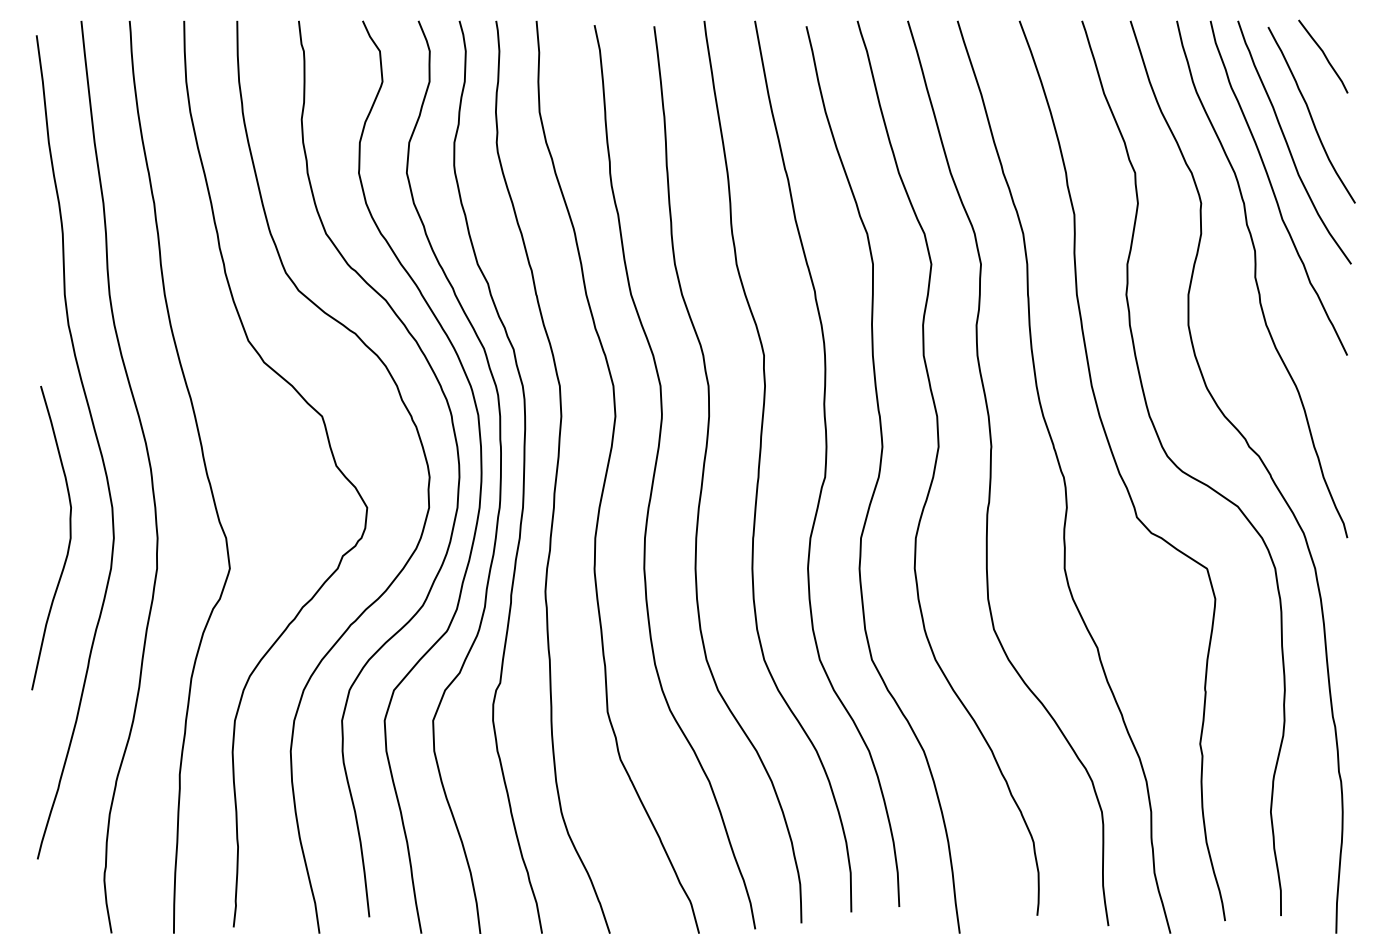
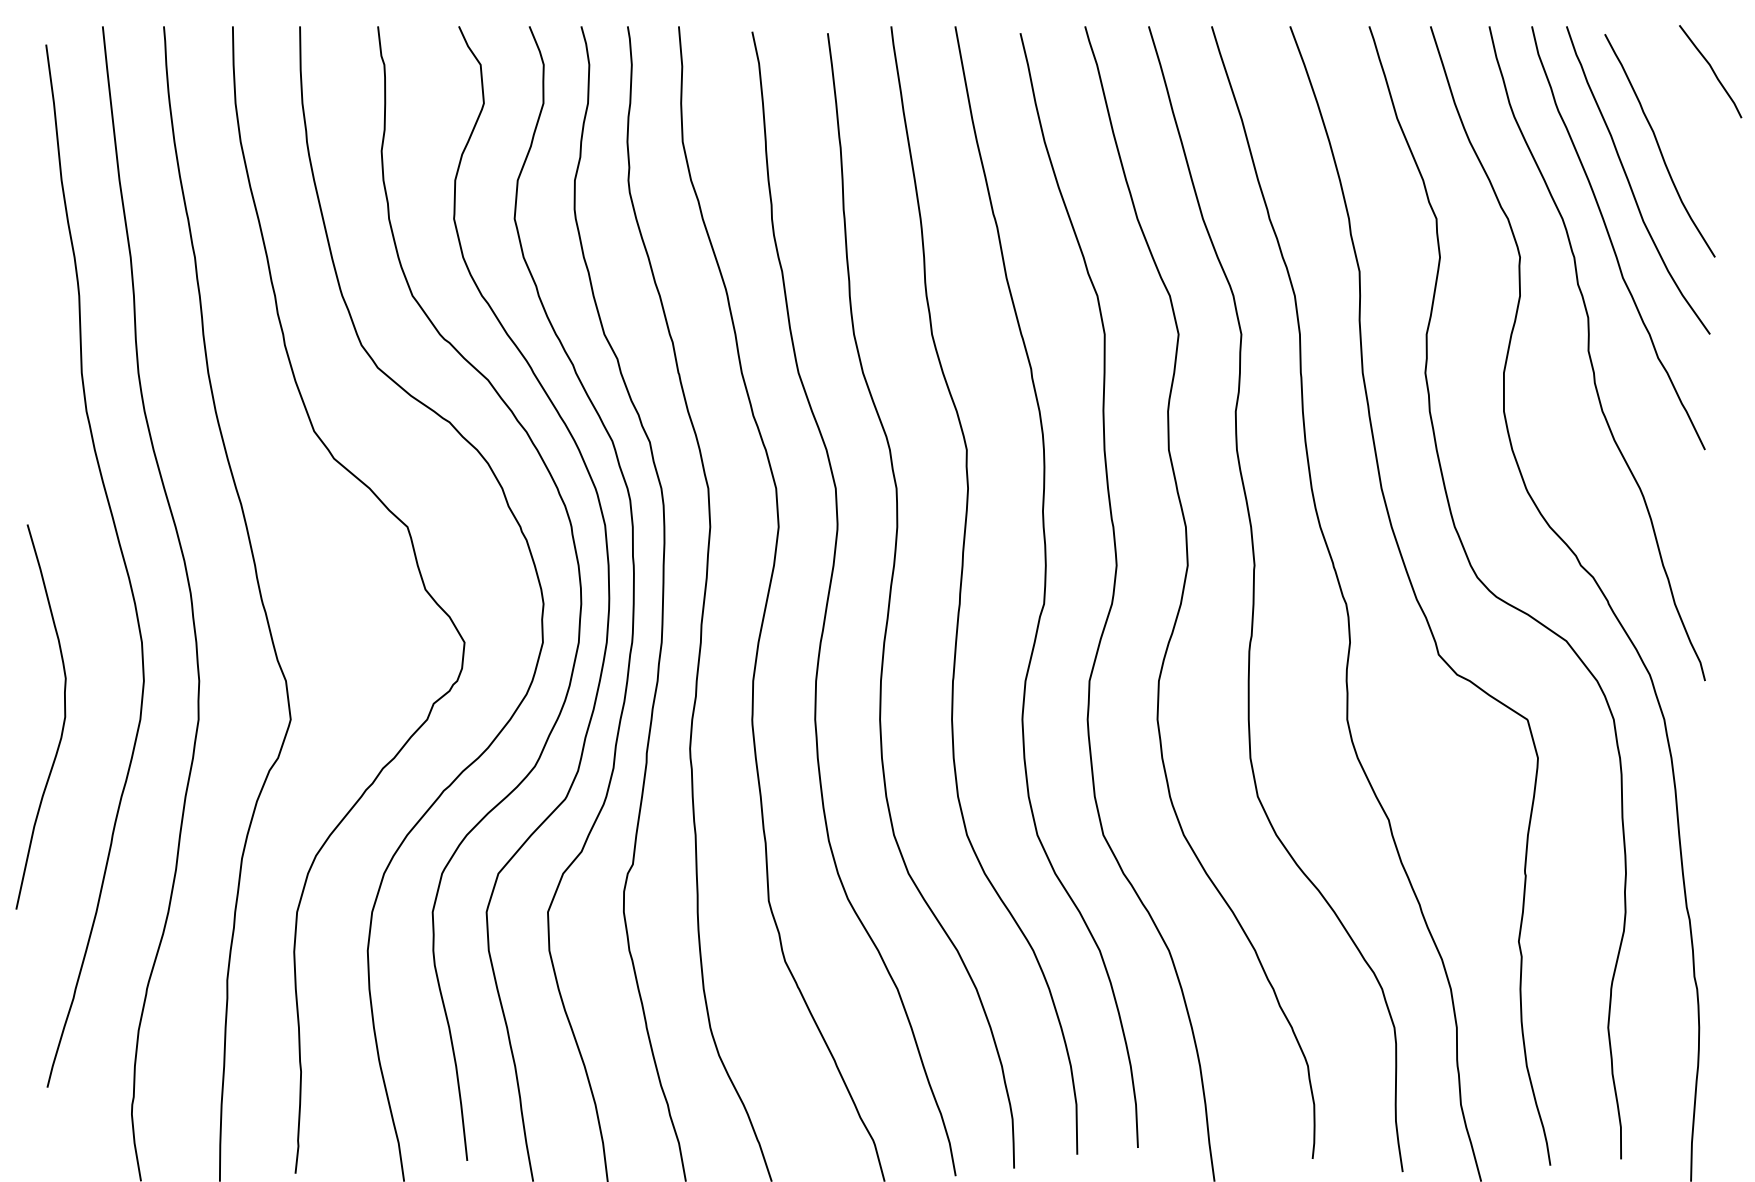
curve: (1323, 55) -> (1711, 70), moved
curve: (69, 540) -> (63, 719), moved

